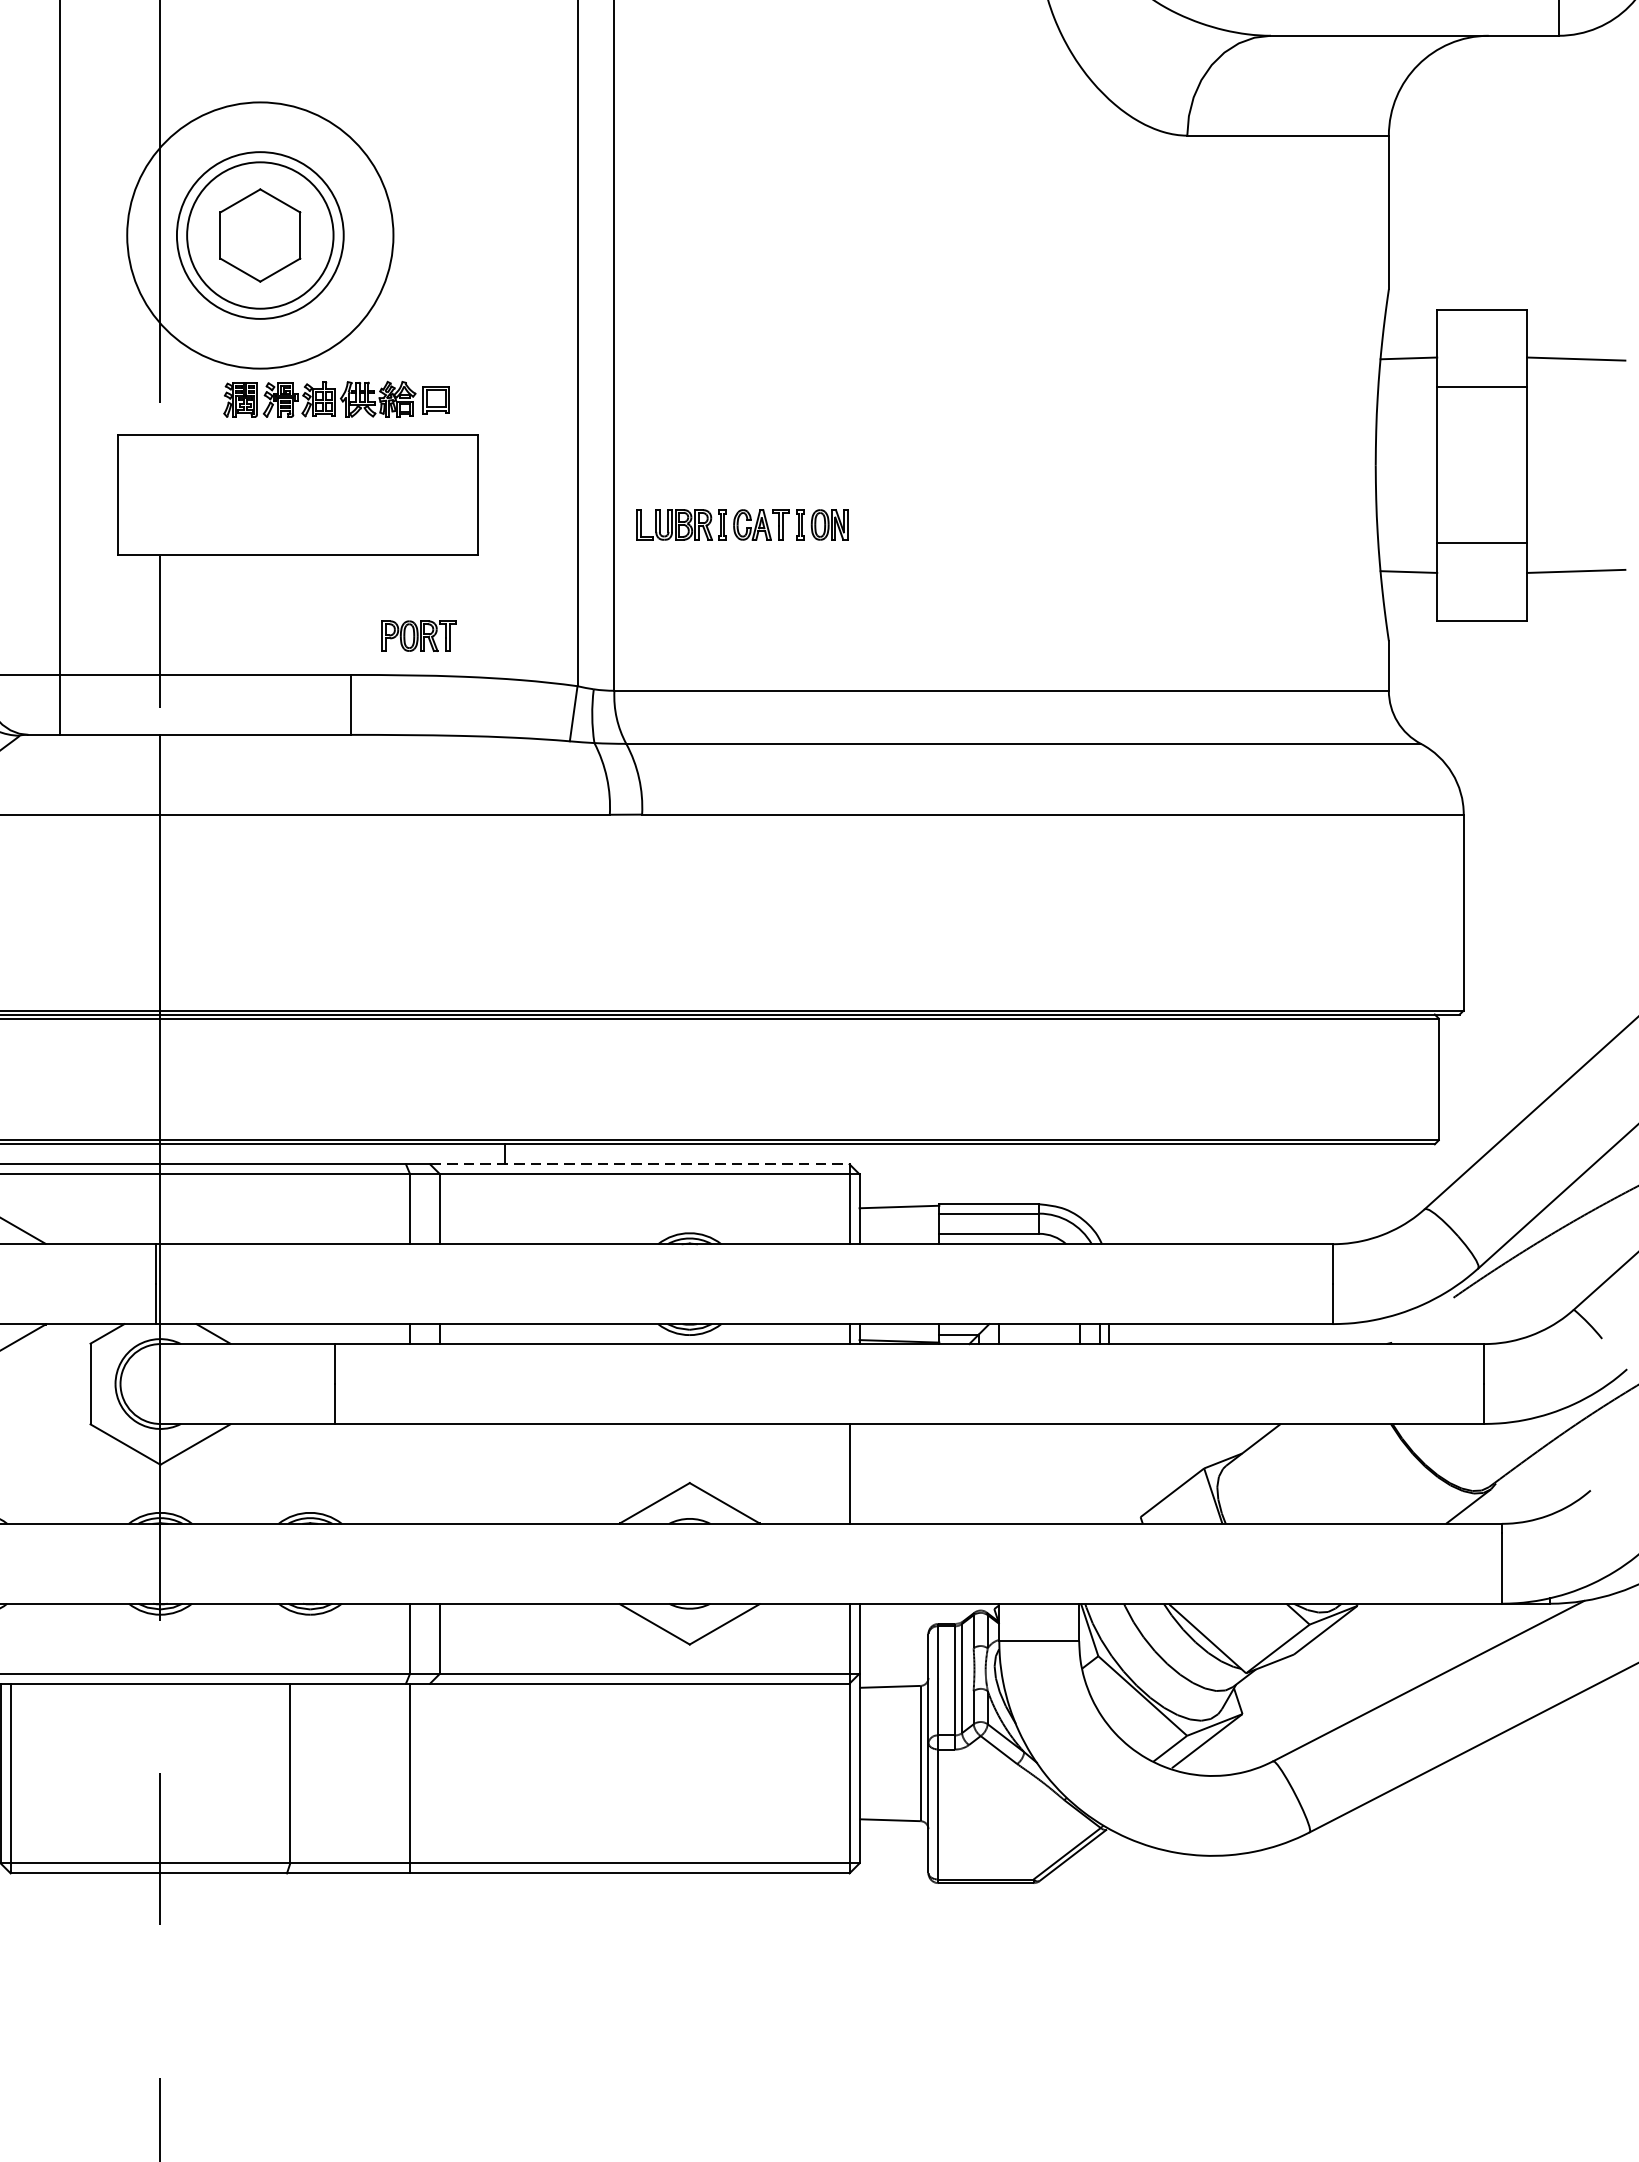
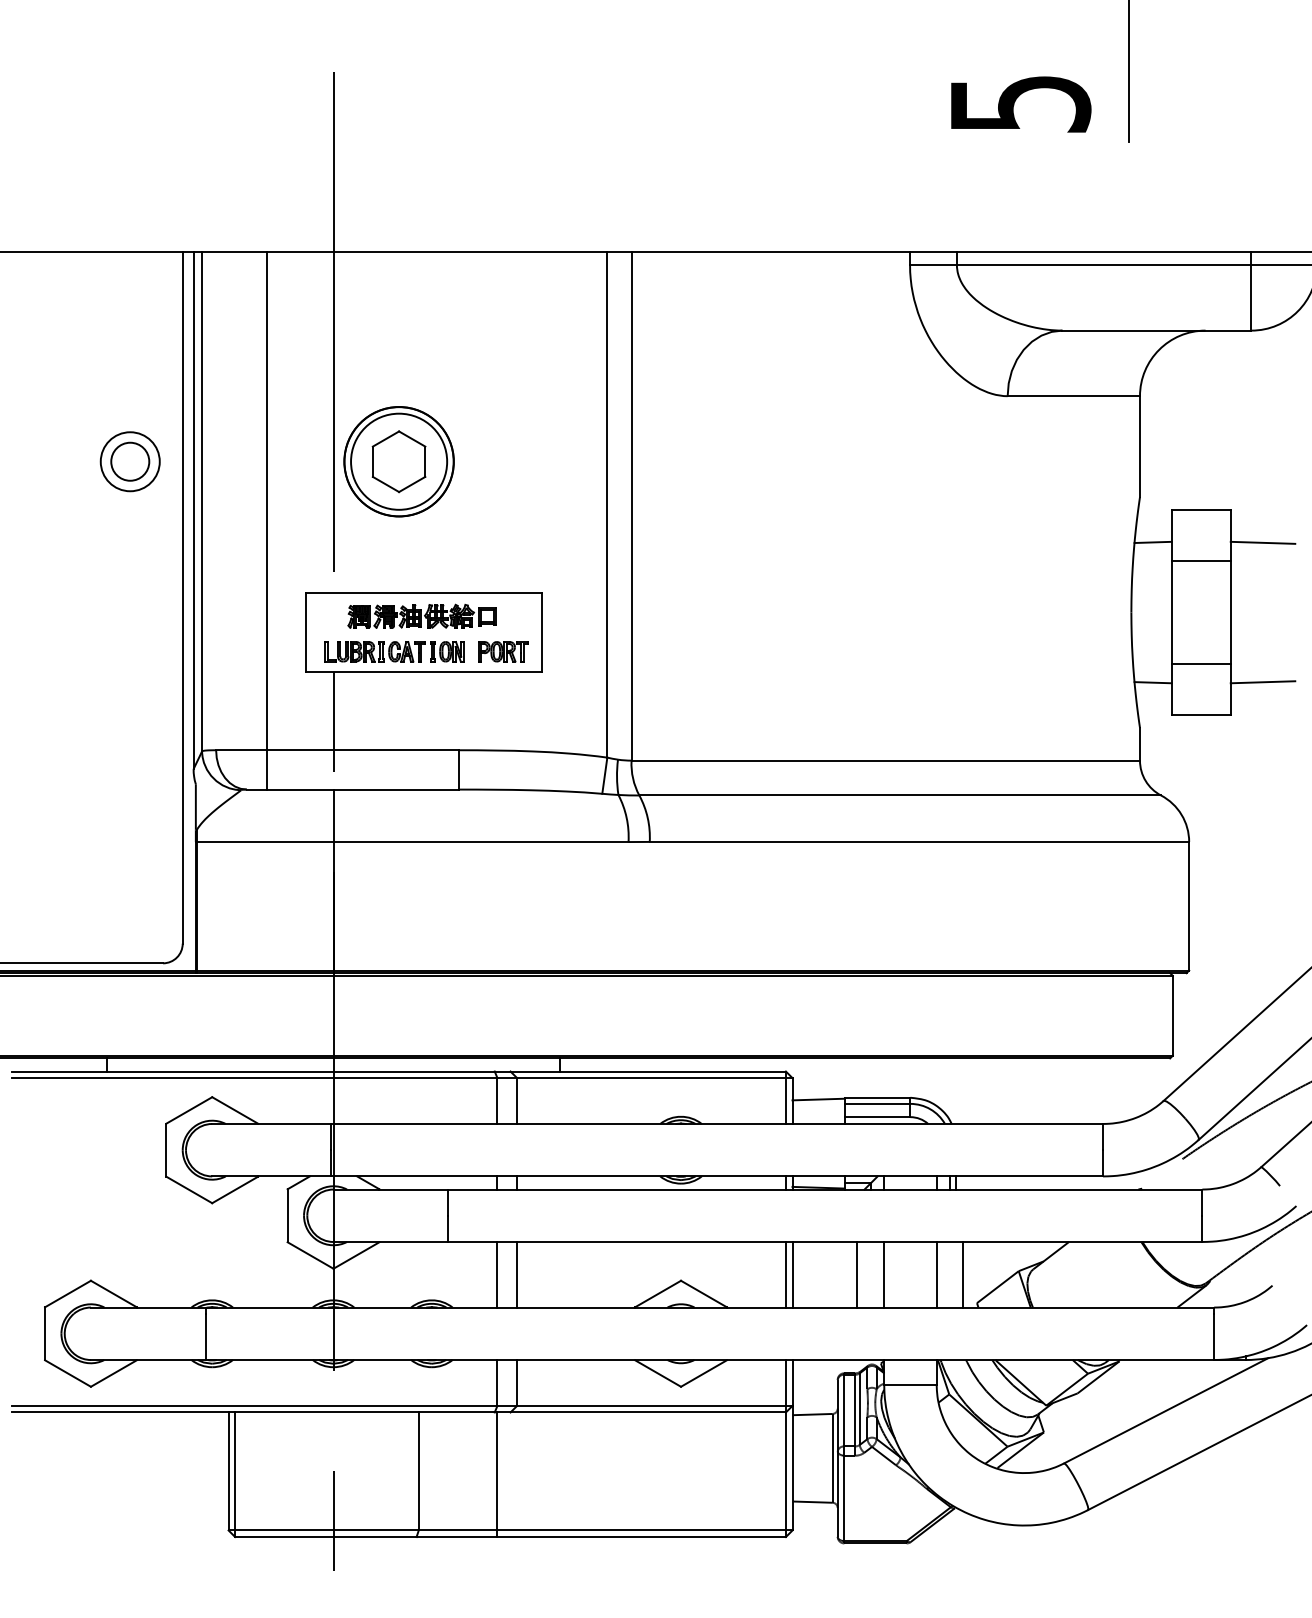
circle: (259, 235) -> (398, 461), size x0.62
part: (335, 398) -> (421, 615), moved
part: (742, 524) -> (394, 651), moved
part: (419, 635) -> (503, 651), moved
line: (640, 1164) -> (648, 1071), dashed -> solid
line: (410, 1473) -> (497, 1274), added
line: (440, 1473) -> (517, 1274), added
line: (859, 1473) -> (792, 1274), added
line: (958, 1473) -> (857, 1274), added
line: (998, 1473) -> (883, 1274), added
line: (1078, 1473) -> (936, 1274), added
line: (1120, 1473) -> (963, 1274), added

